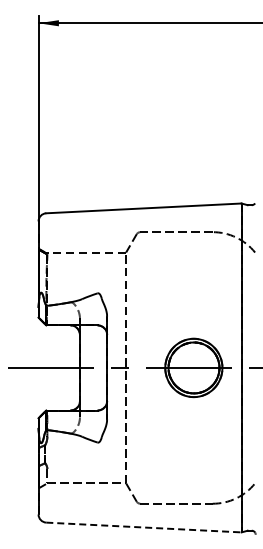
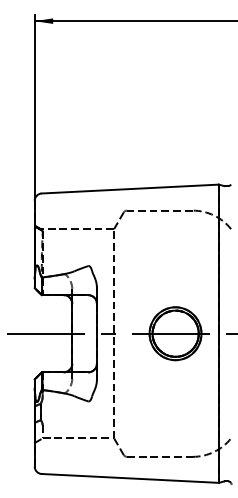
line: (143, 527) -> (129, 478), dashed -> solid

